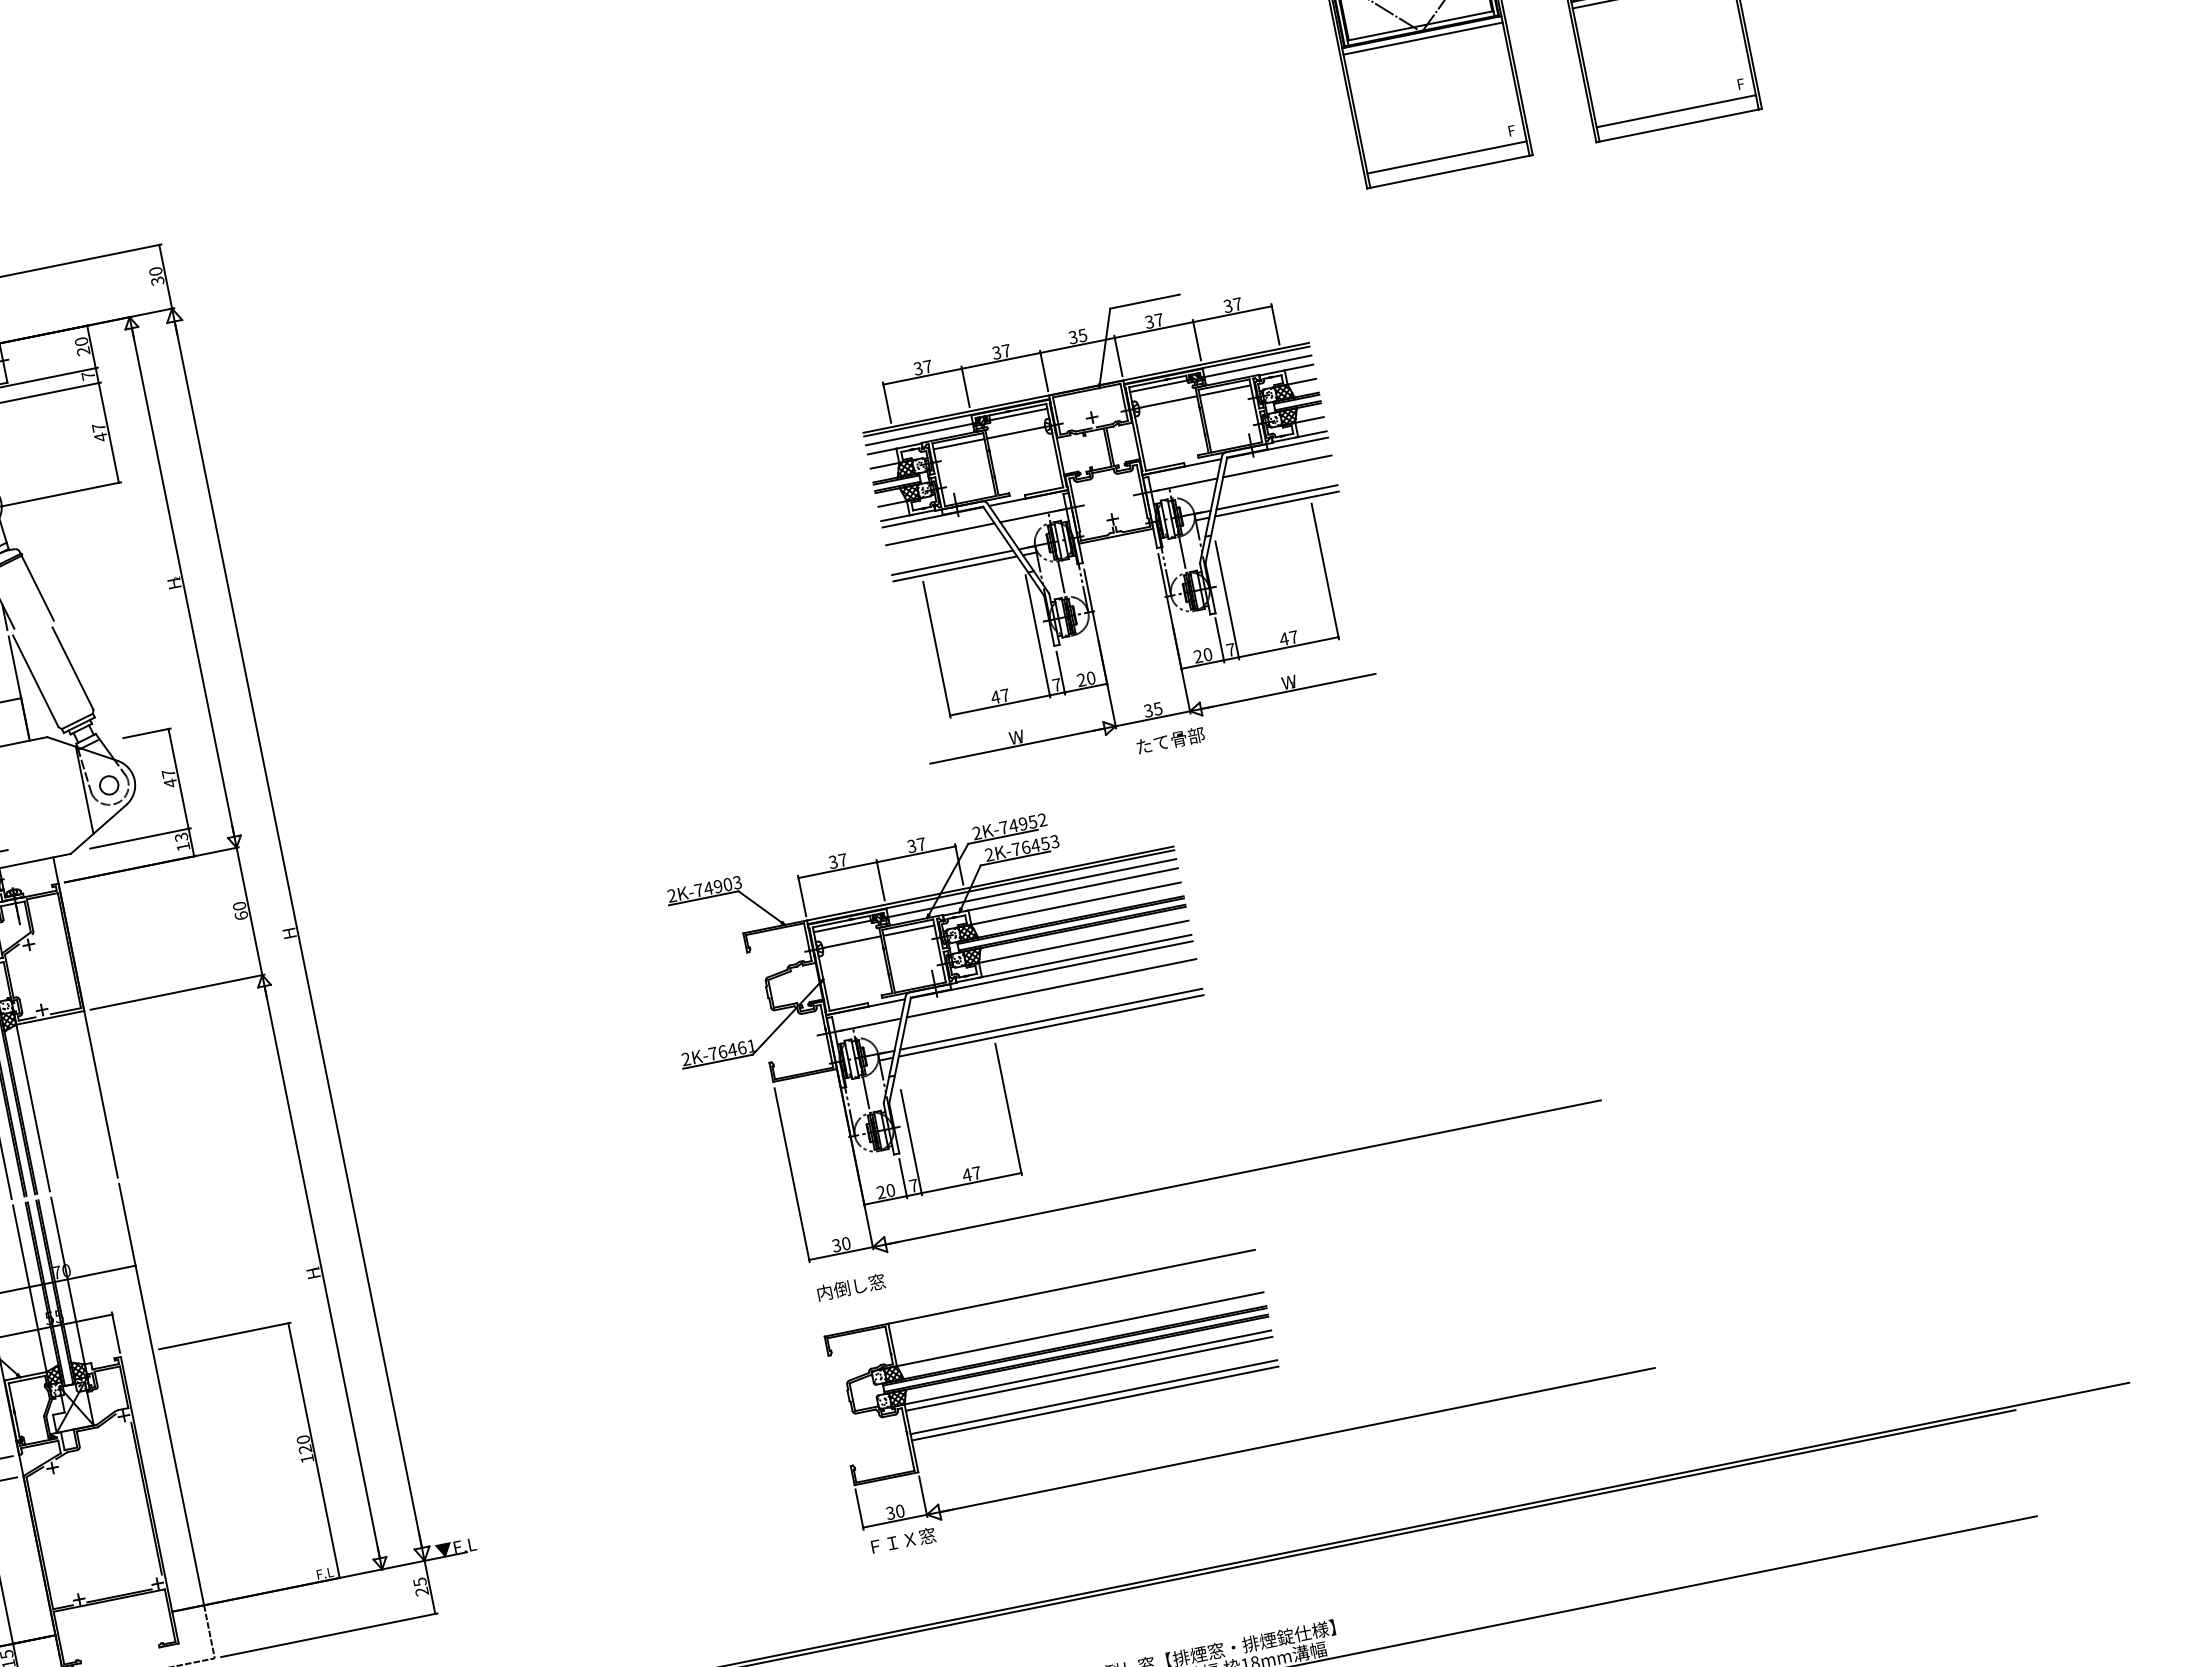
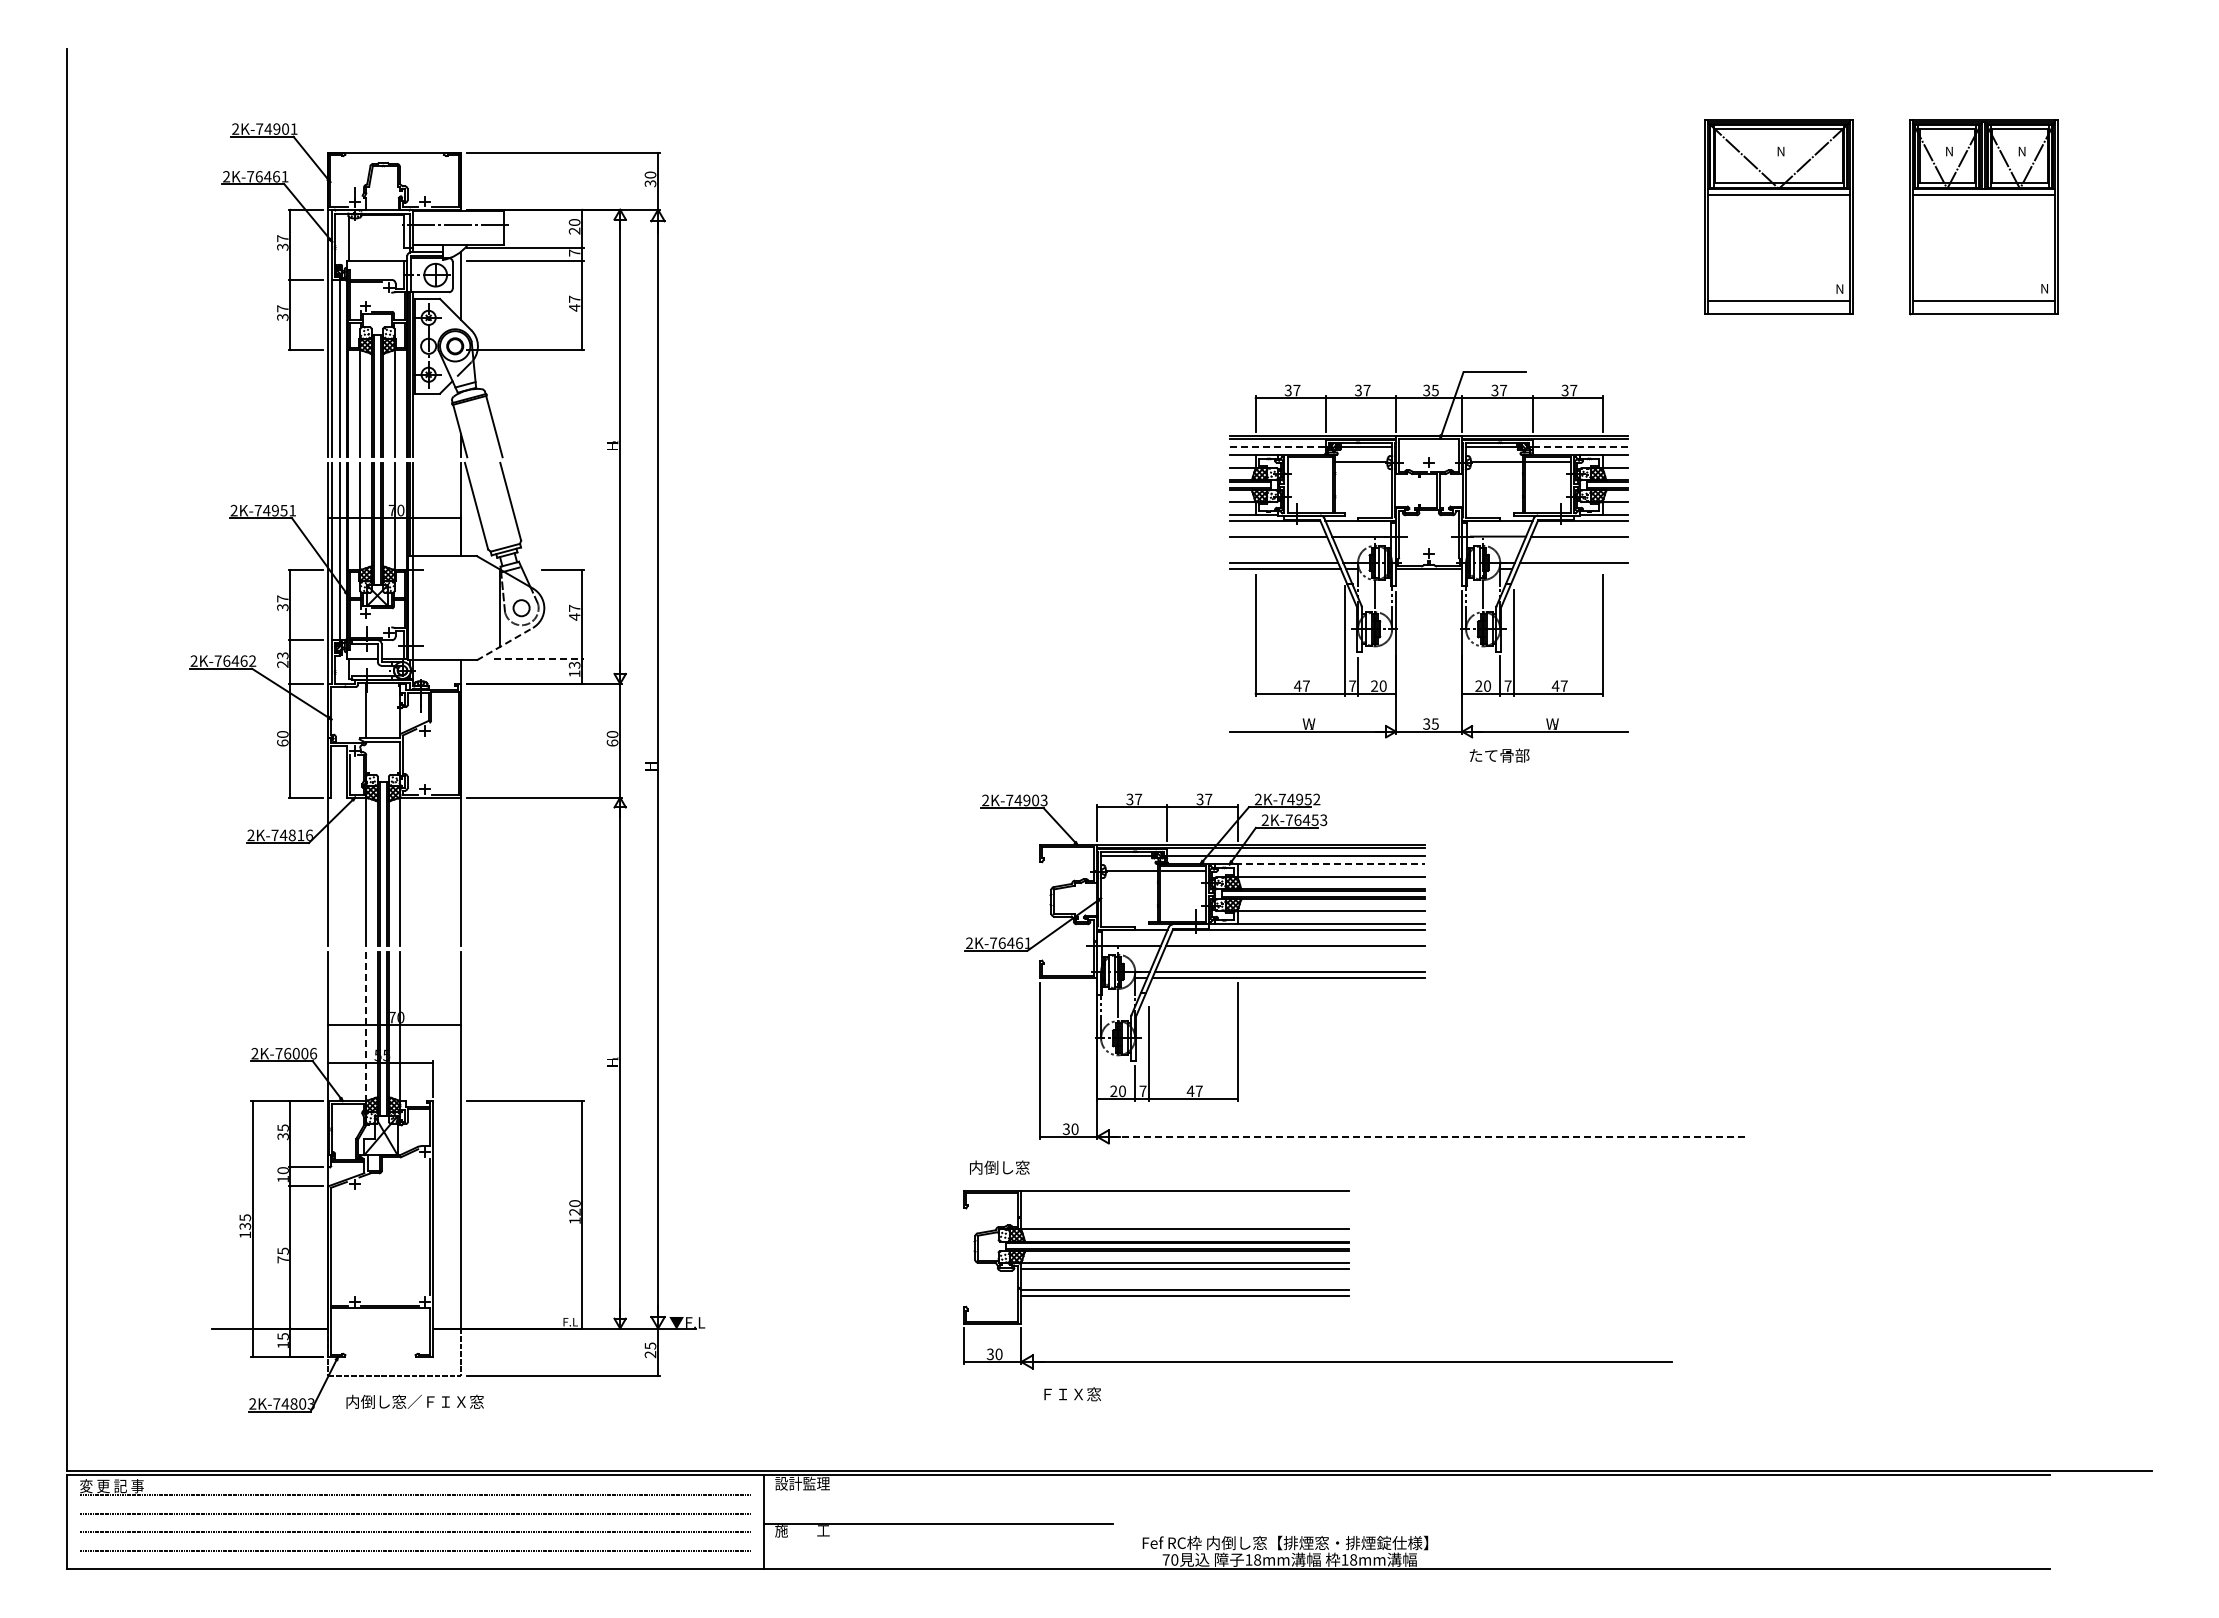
text: (1741, 83) -> (2044, 288), F -> N
text: (1512, 130) -> (1839, 288), F -> N
line: (1257, 366) -> (1579, 447), solid -> dashed
line: (920, 434) -> (1278, 447), solid -> dashed
line: (959, 444) -> (1310, 462), removed
line: (1276, 503) -> (1572, 568), removed
text: (1170, 740) -> (1499, 755), moved
line: (99, 828) -> (505, 643), solid -> dashed
line: (140, 838) -> (539, 659), solid -> dashed
line: (1071, 889) -> (1329, 864), solid -> dashed
line: (1244, 1171) -> (1429, 1136), solid -> dashed
text: (850, 1287) -> (999, 1167), moved
line: (30, 1288) -> (366, 1026), solid -> dashed
part: (1237, 1344) -> (1317, 1269), moved

